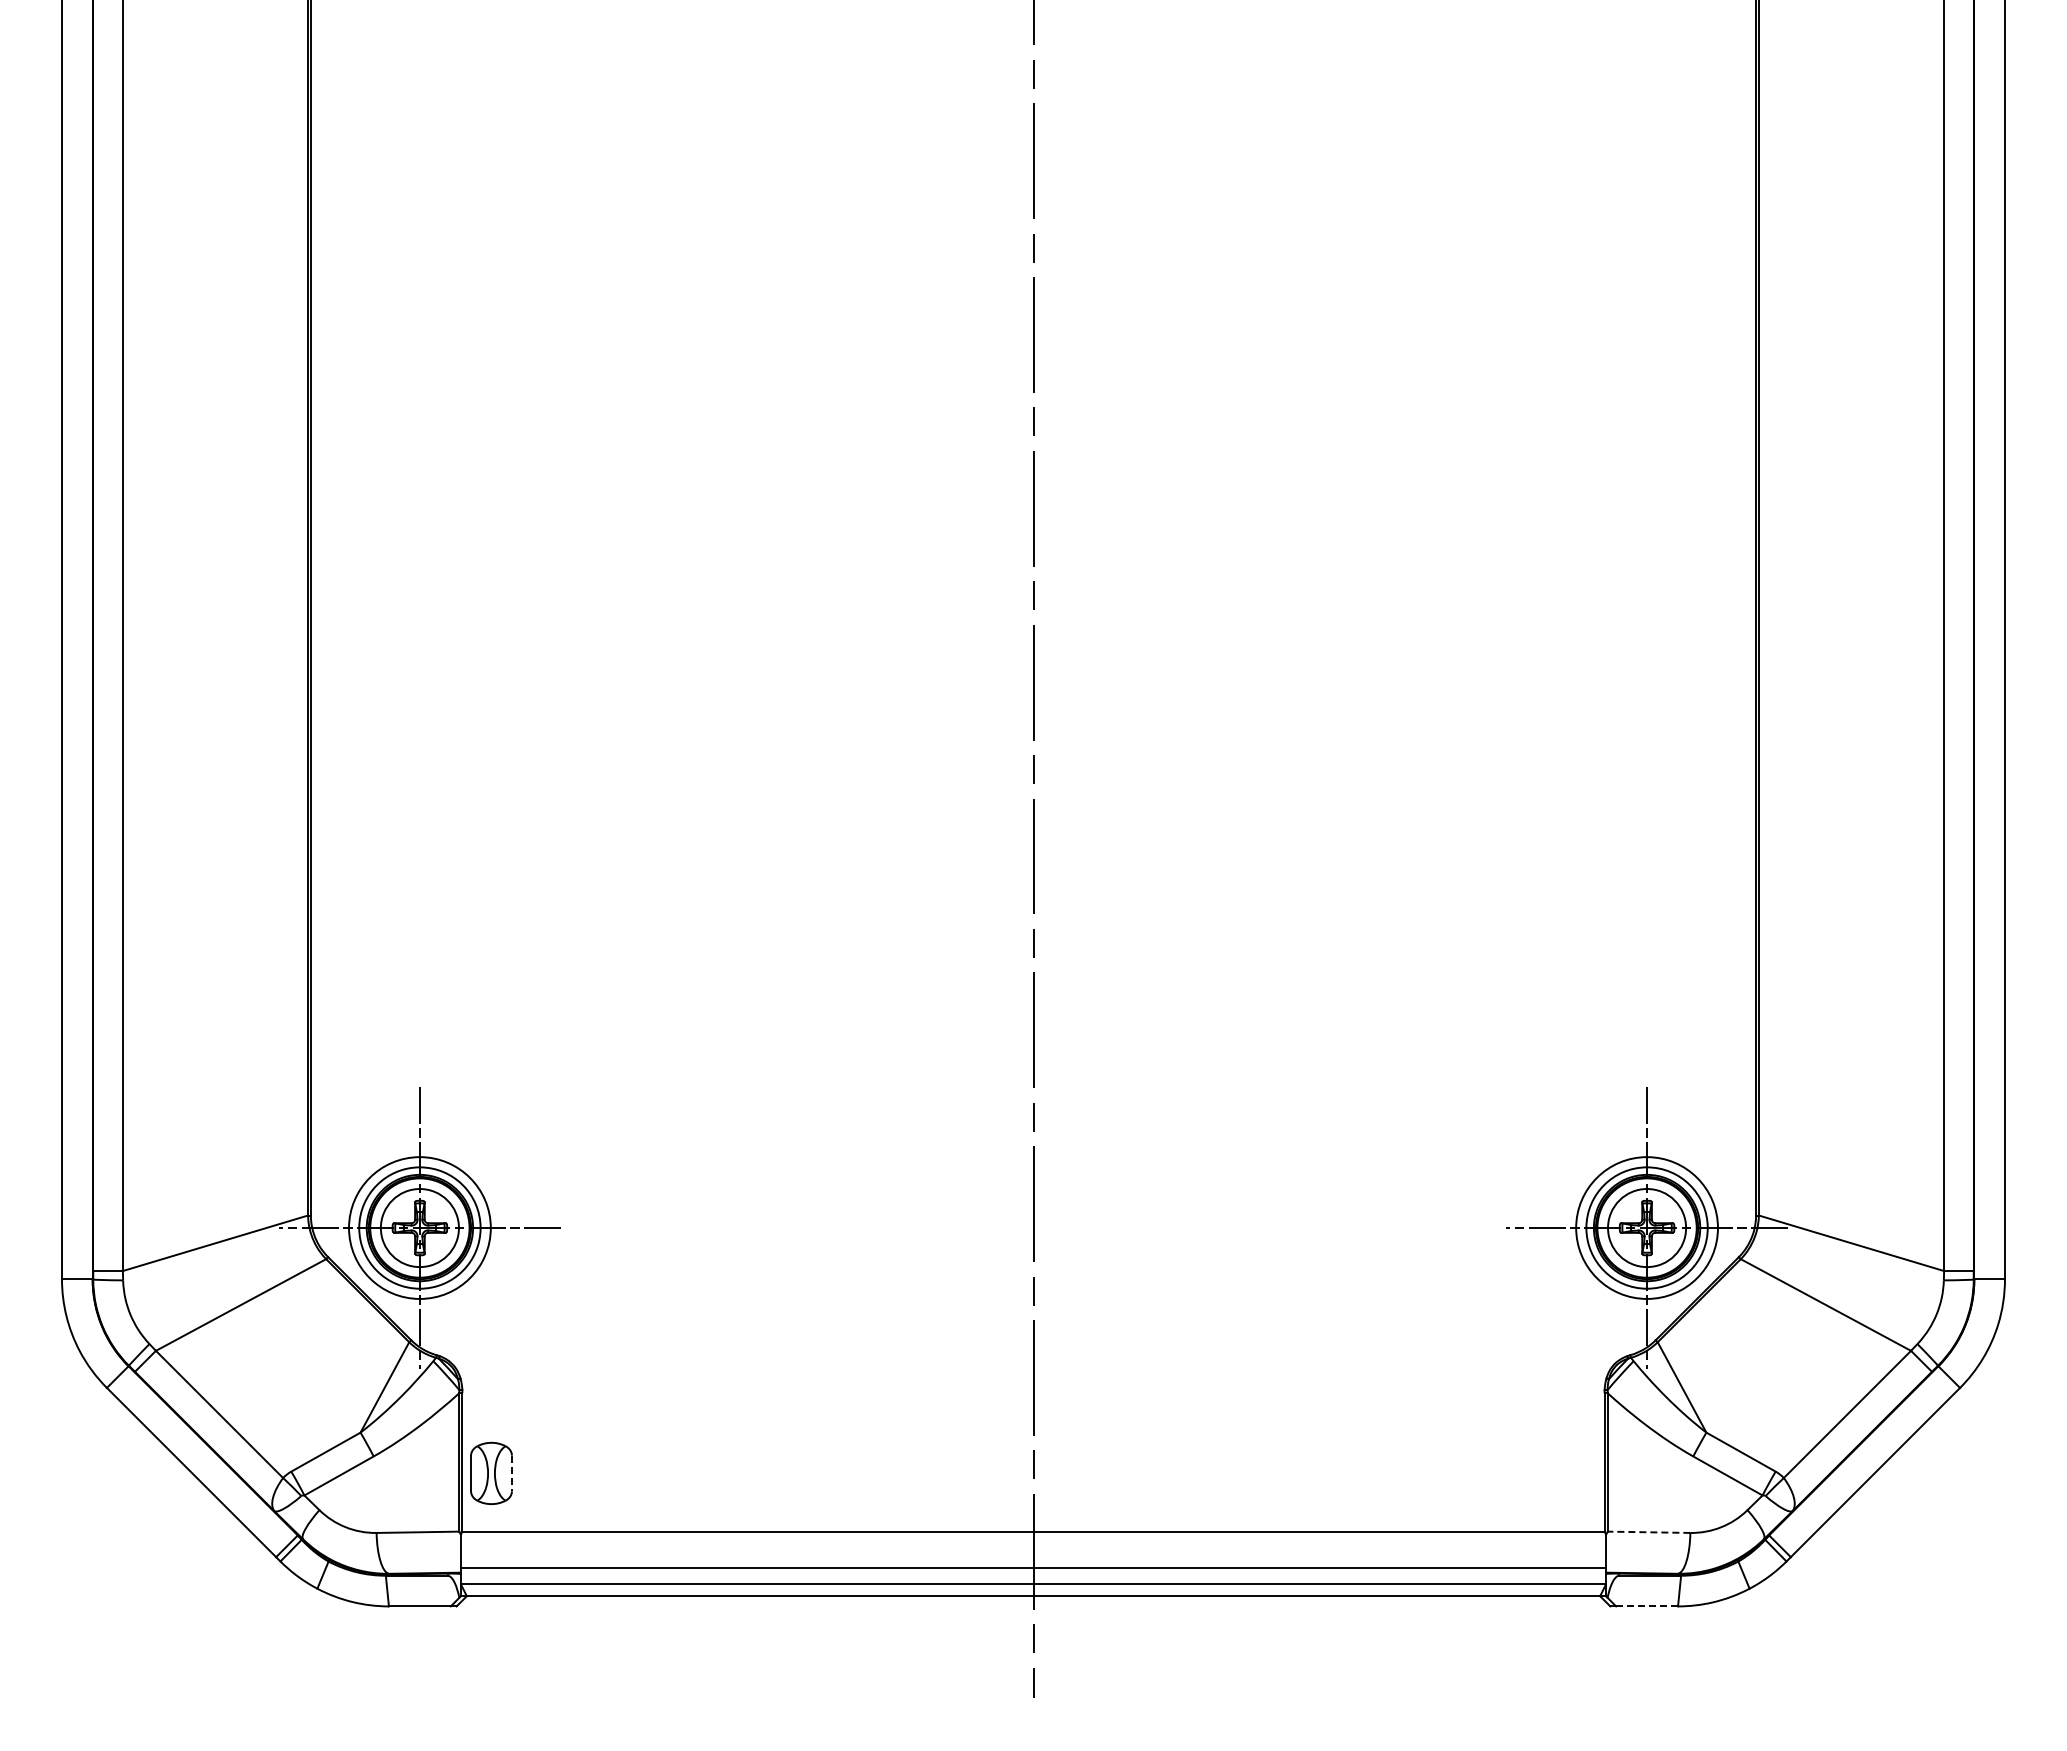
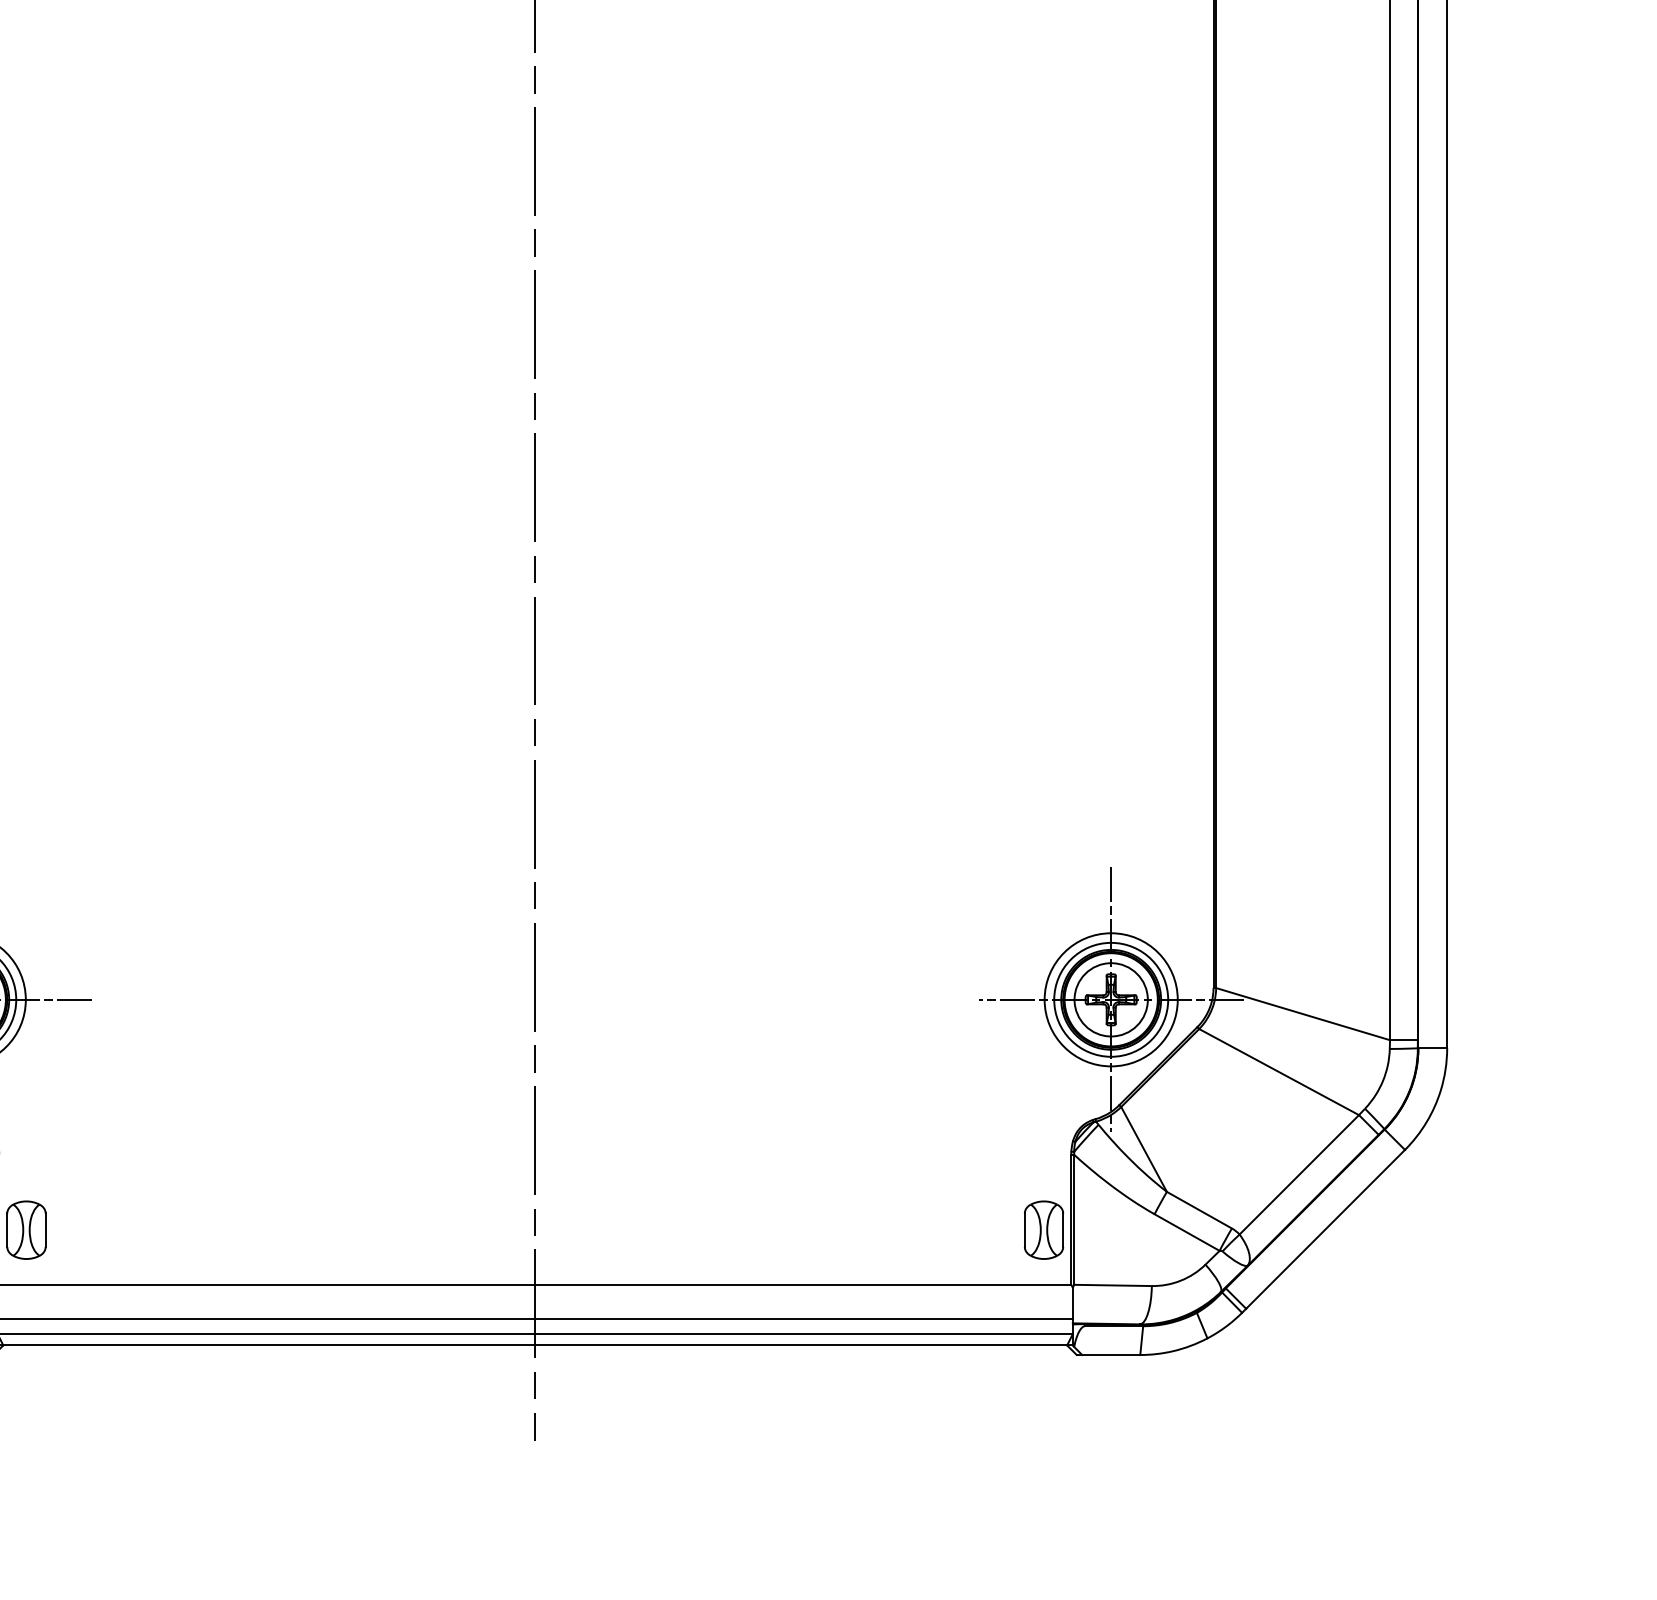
part: (1575, 1472) -> (1044, 1229), added
line: (511, 1473) -> (45, 1230), dashed -> solid
line: (1648, 1532) -> (1112, 1285), dashed -> solid
line: (1647, 1606) -> (1111, 1355), dashed -> solid

